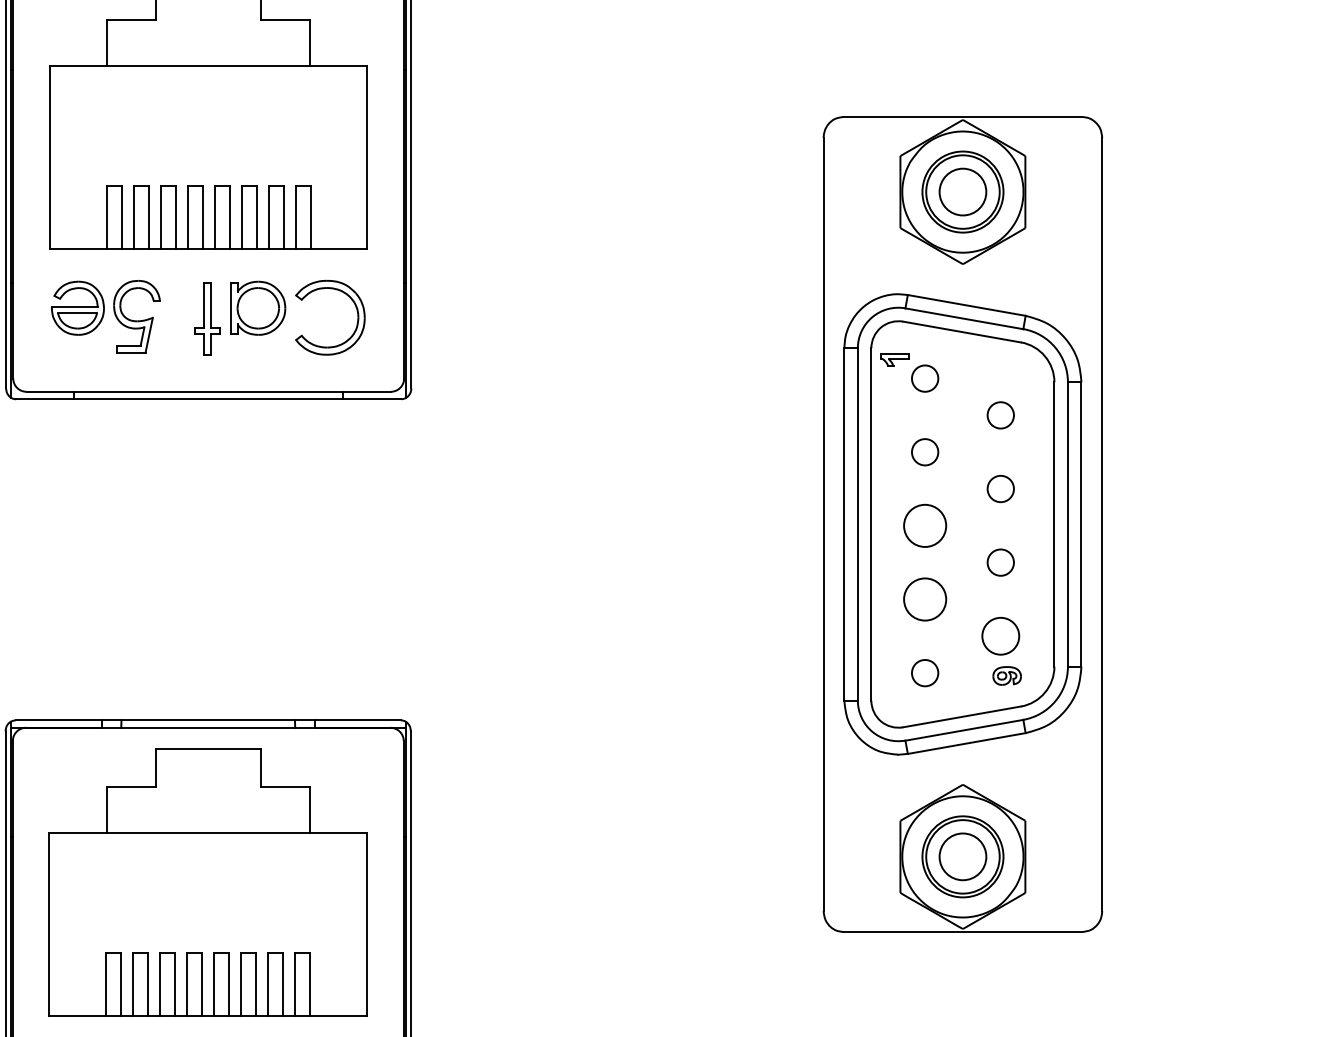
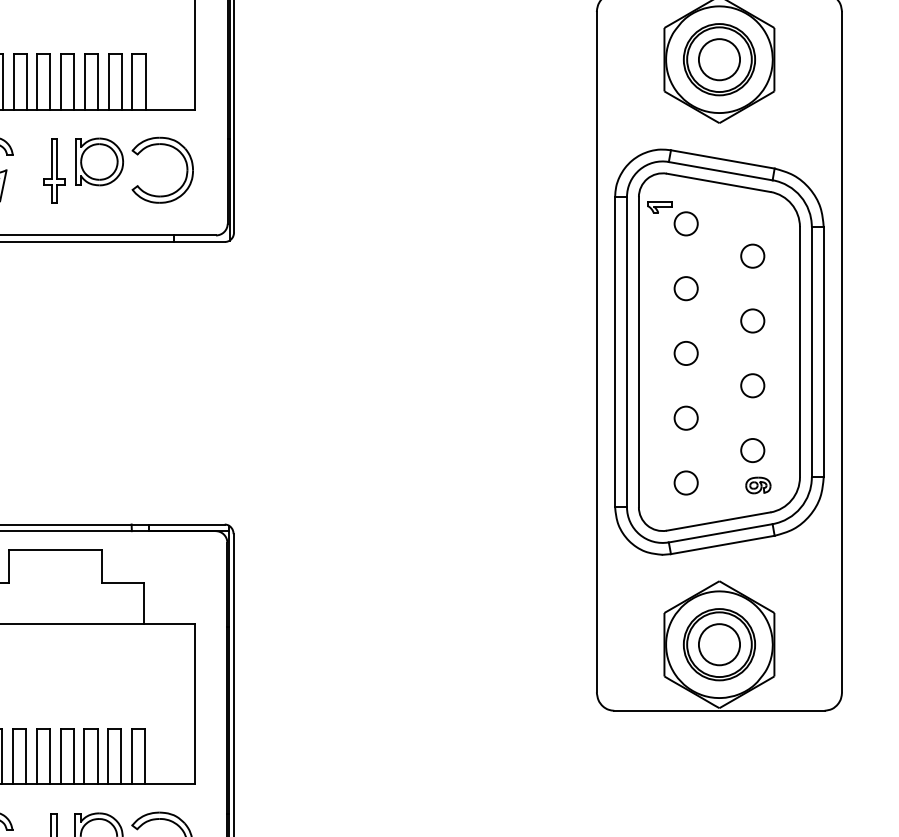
circle: (924, 525) -> (685, 353), size x0.62
circle: (924, 599) -> (685, 418), size x0.62
circle: (1000, 636) -> (752, 450), size x0.71

